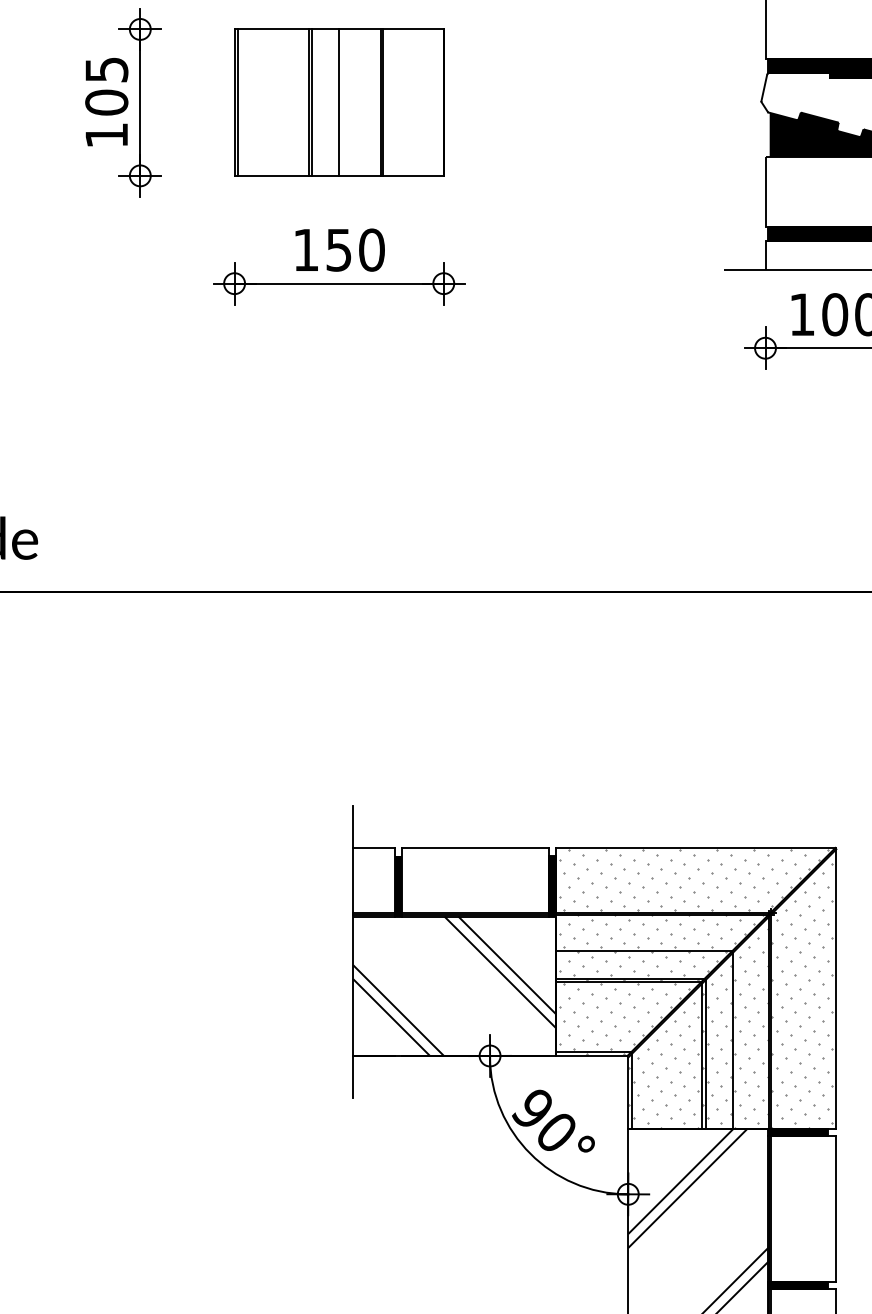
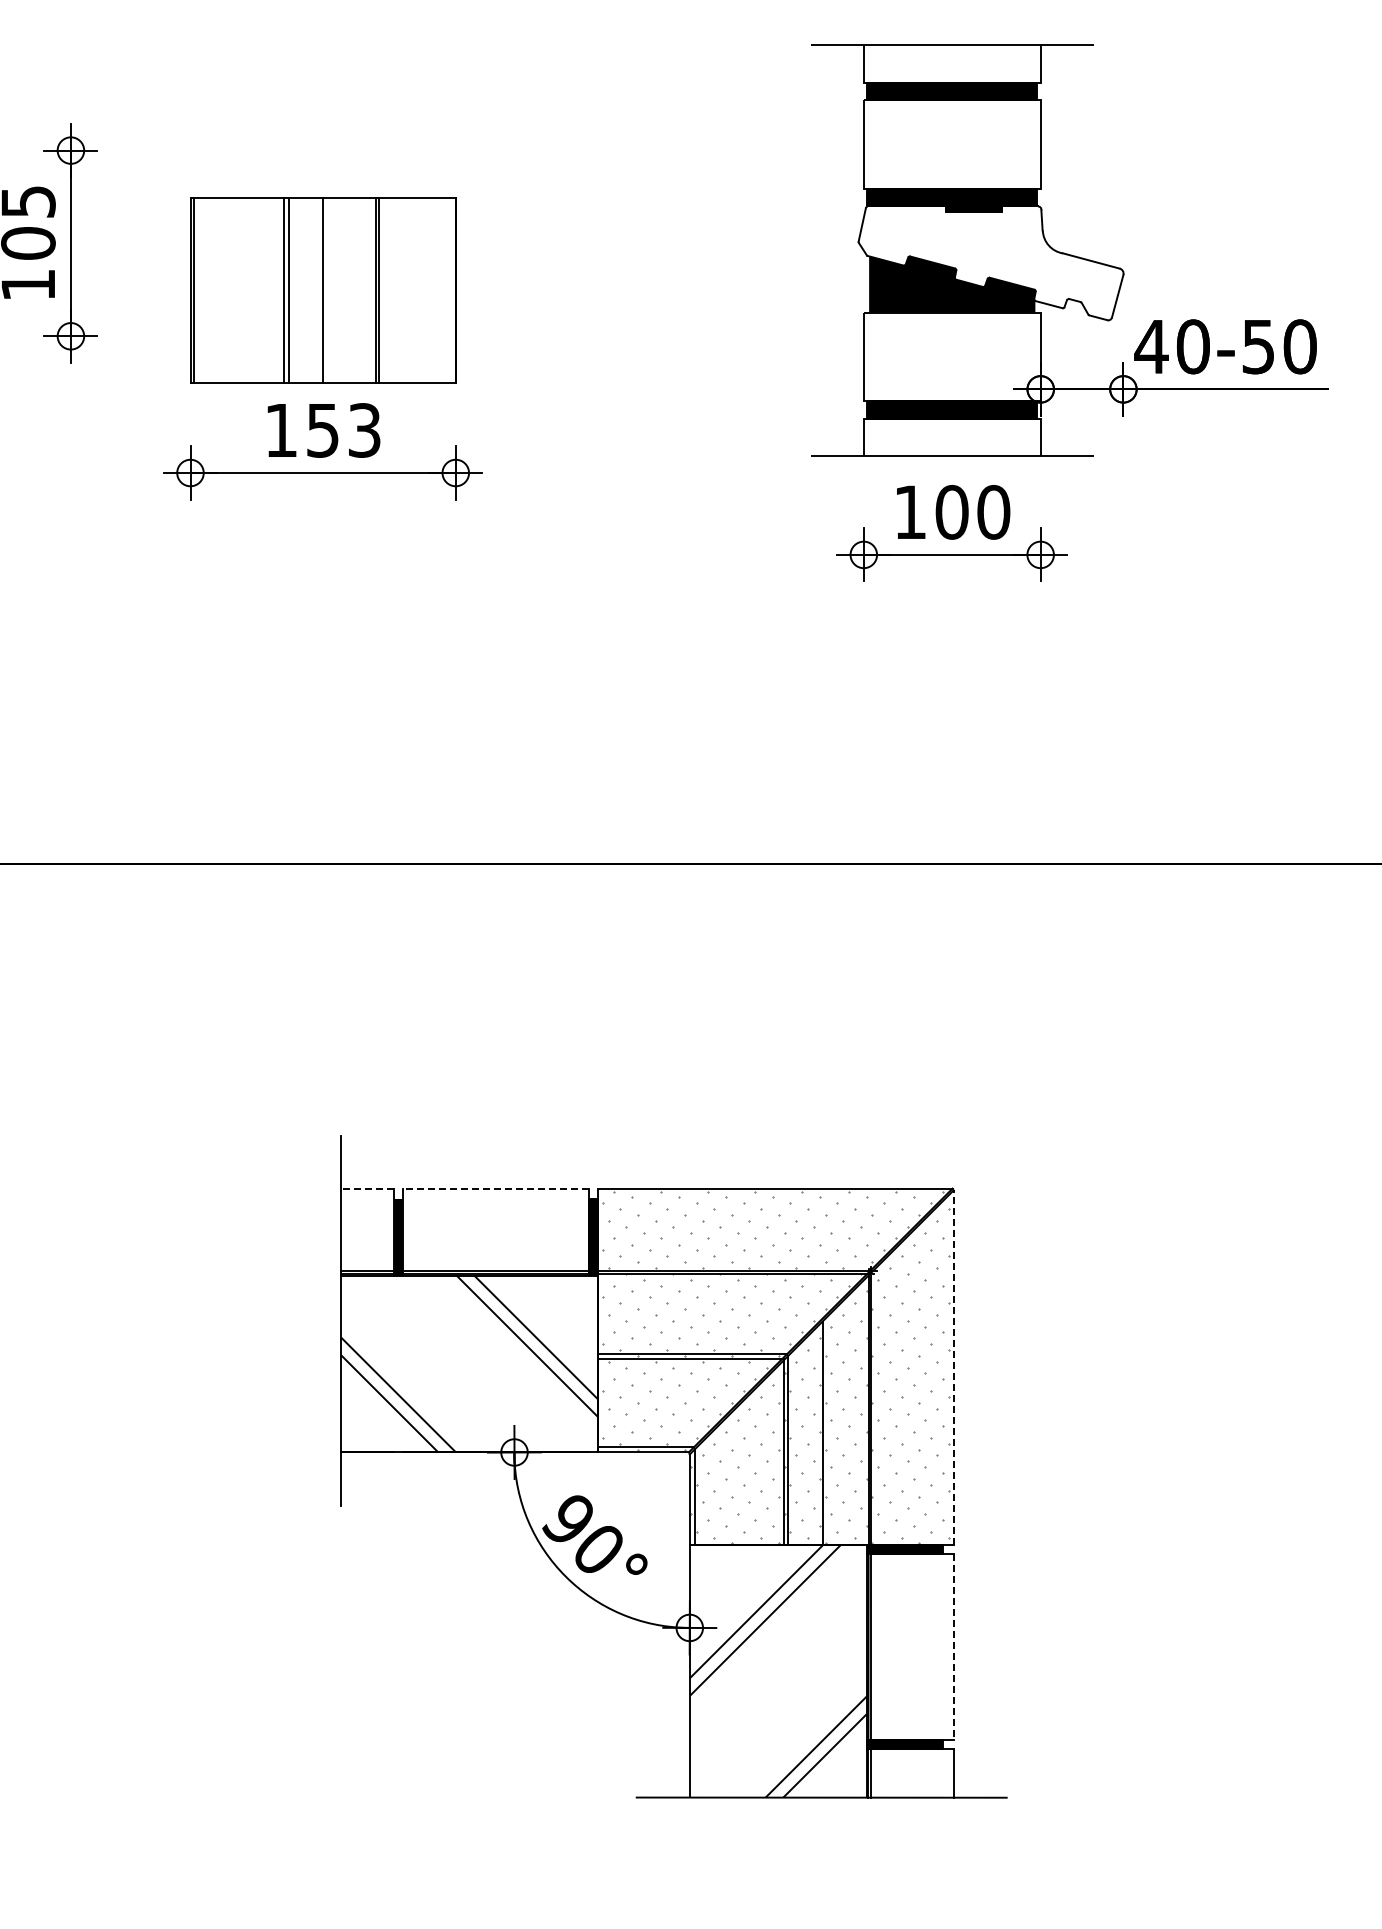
part: (339, 102) -> (323, 290), moved
text: (371, 250) -> (364, 430), 150 -> 153
line: (374, 847) -> (367, 1188), solid -> dashed
line: (475, 847) -> (496, 1188), solid -> dashed
line: (643, 951) -> (709, 1319), removed
line: (836, 988) -> (953, 1367), solid -> dashed
line: (836, 1208) -> (953, 1646), solid -> dashed

